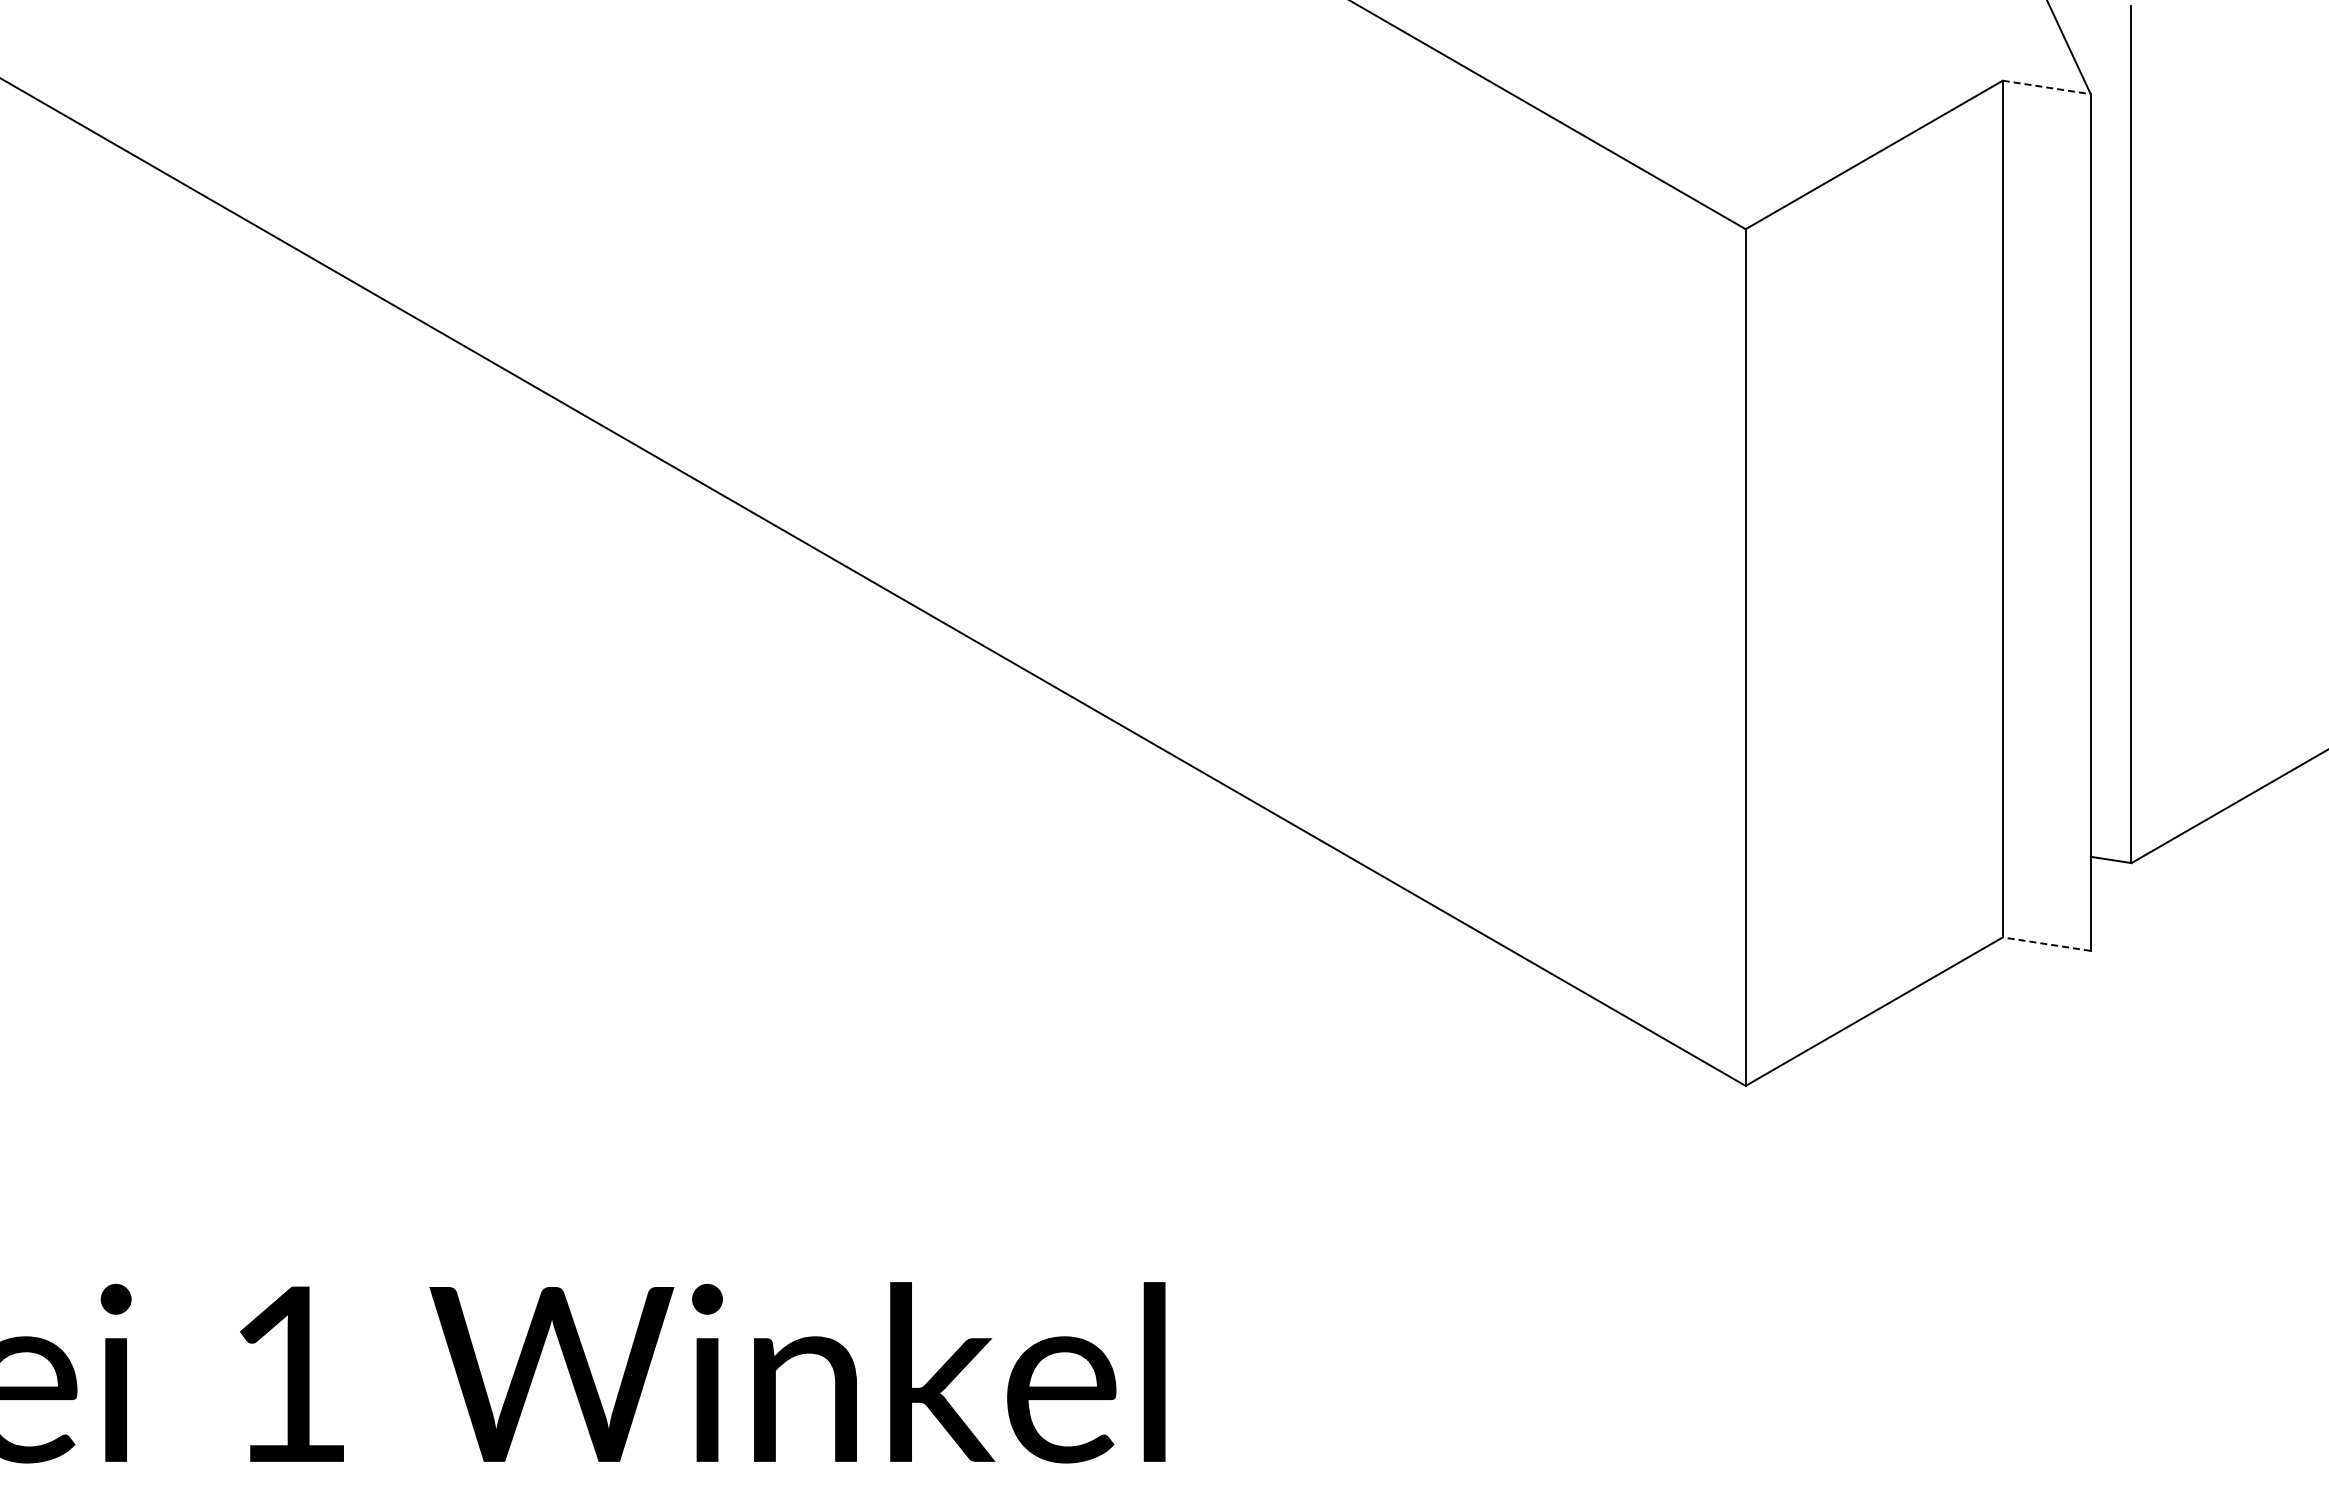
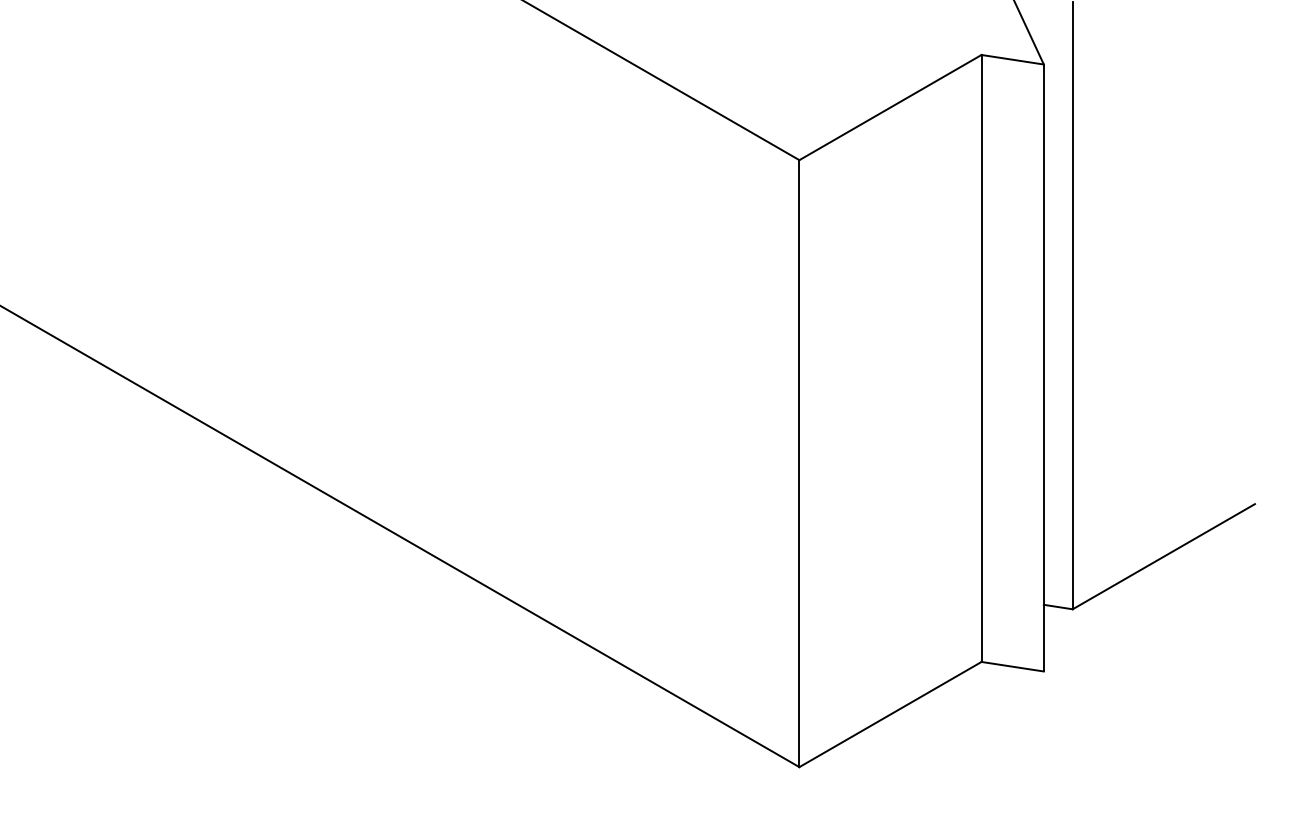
line: (2047, 87) -> (1013, 59), dashed -> solid
line: (2046, 944) -> (1012, 666), dashed -> solid

